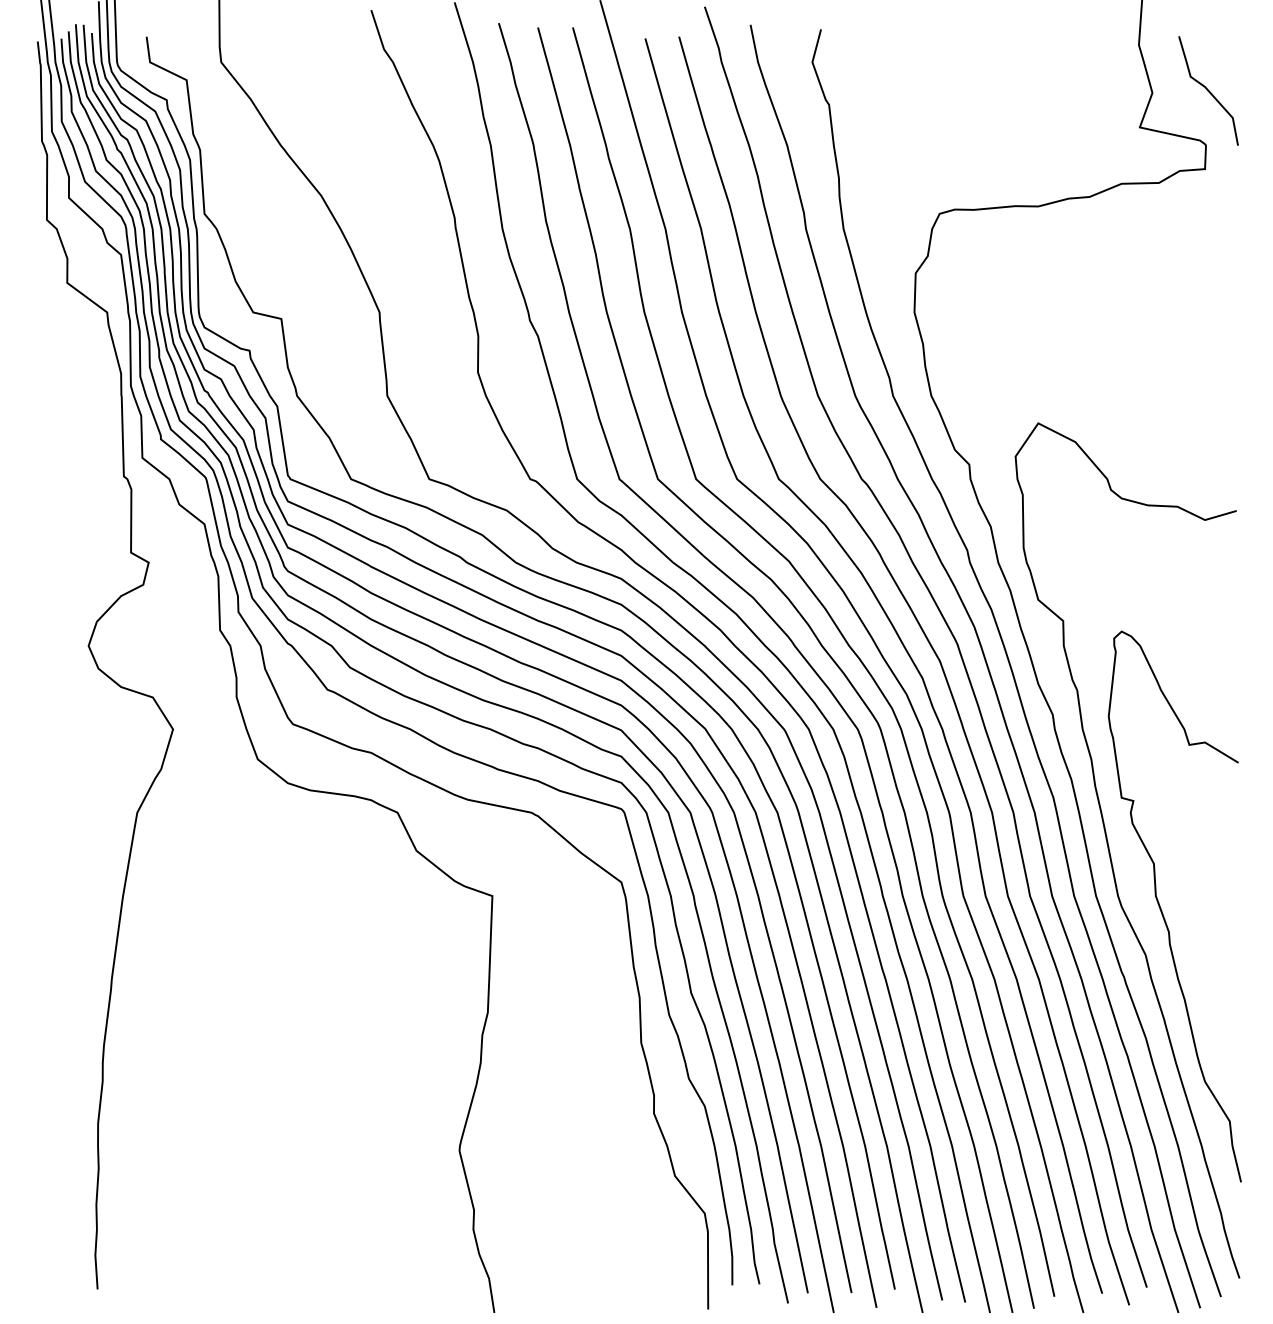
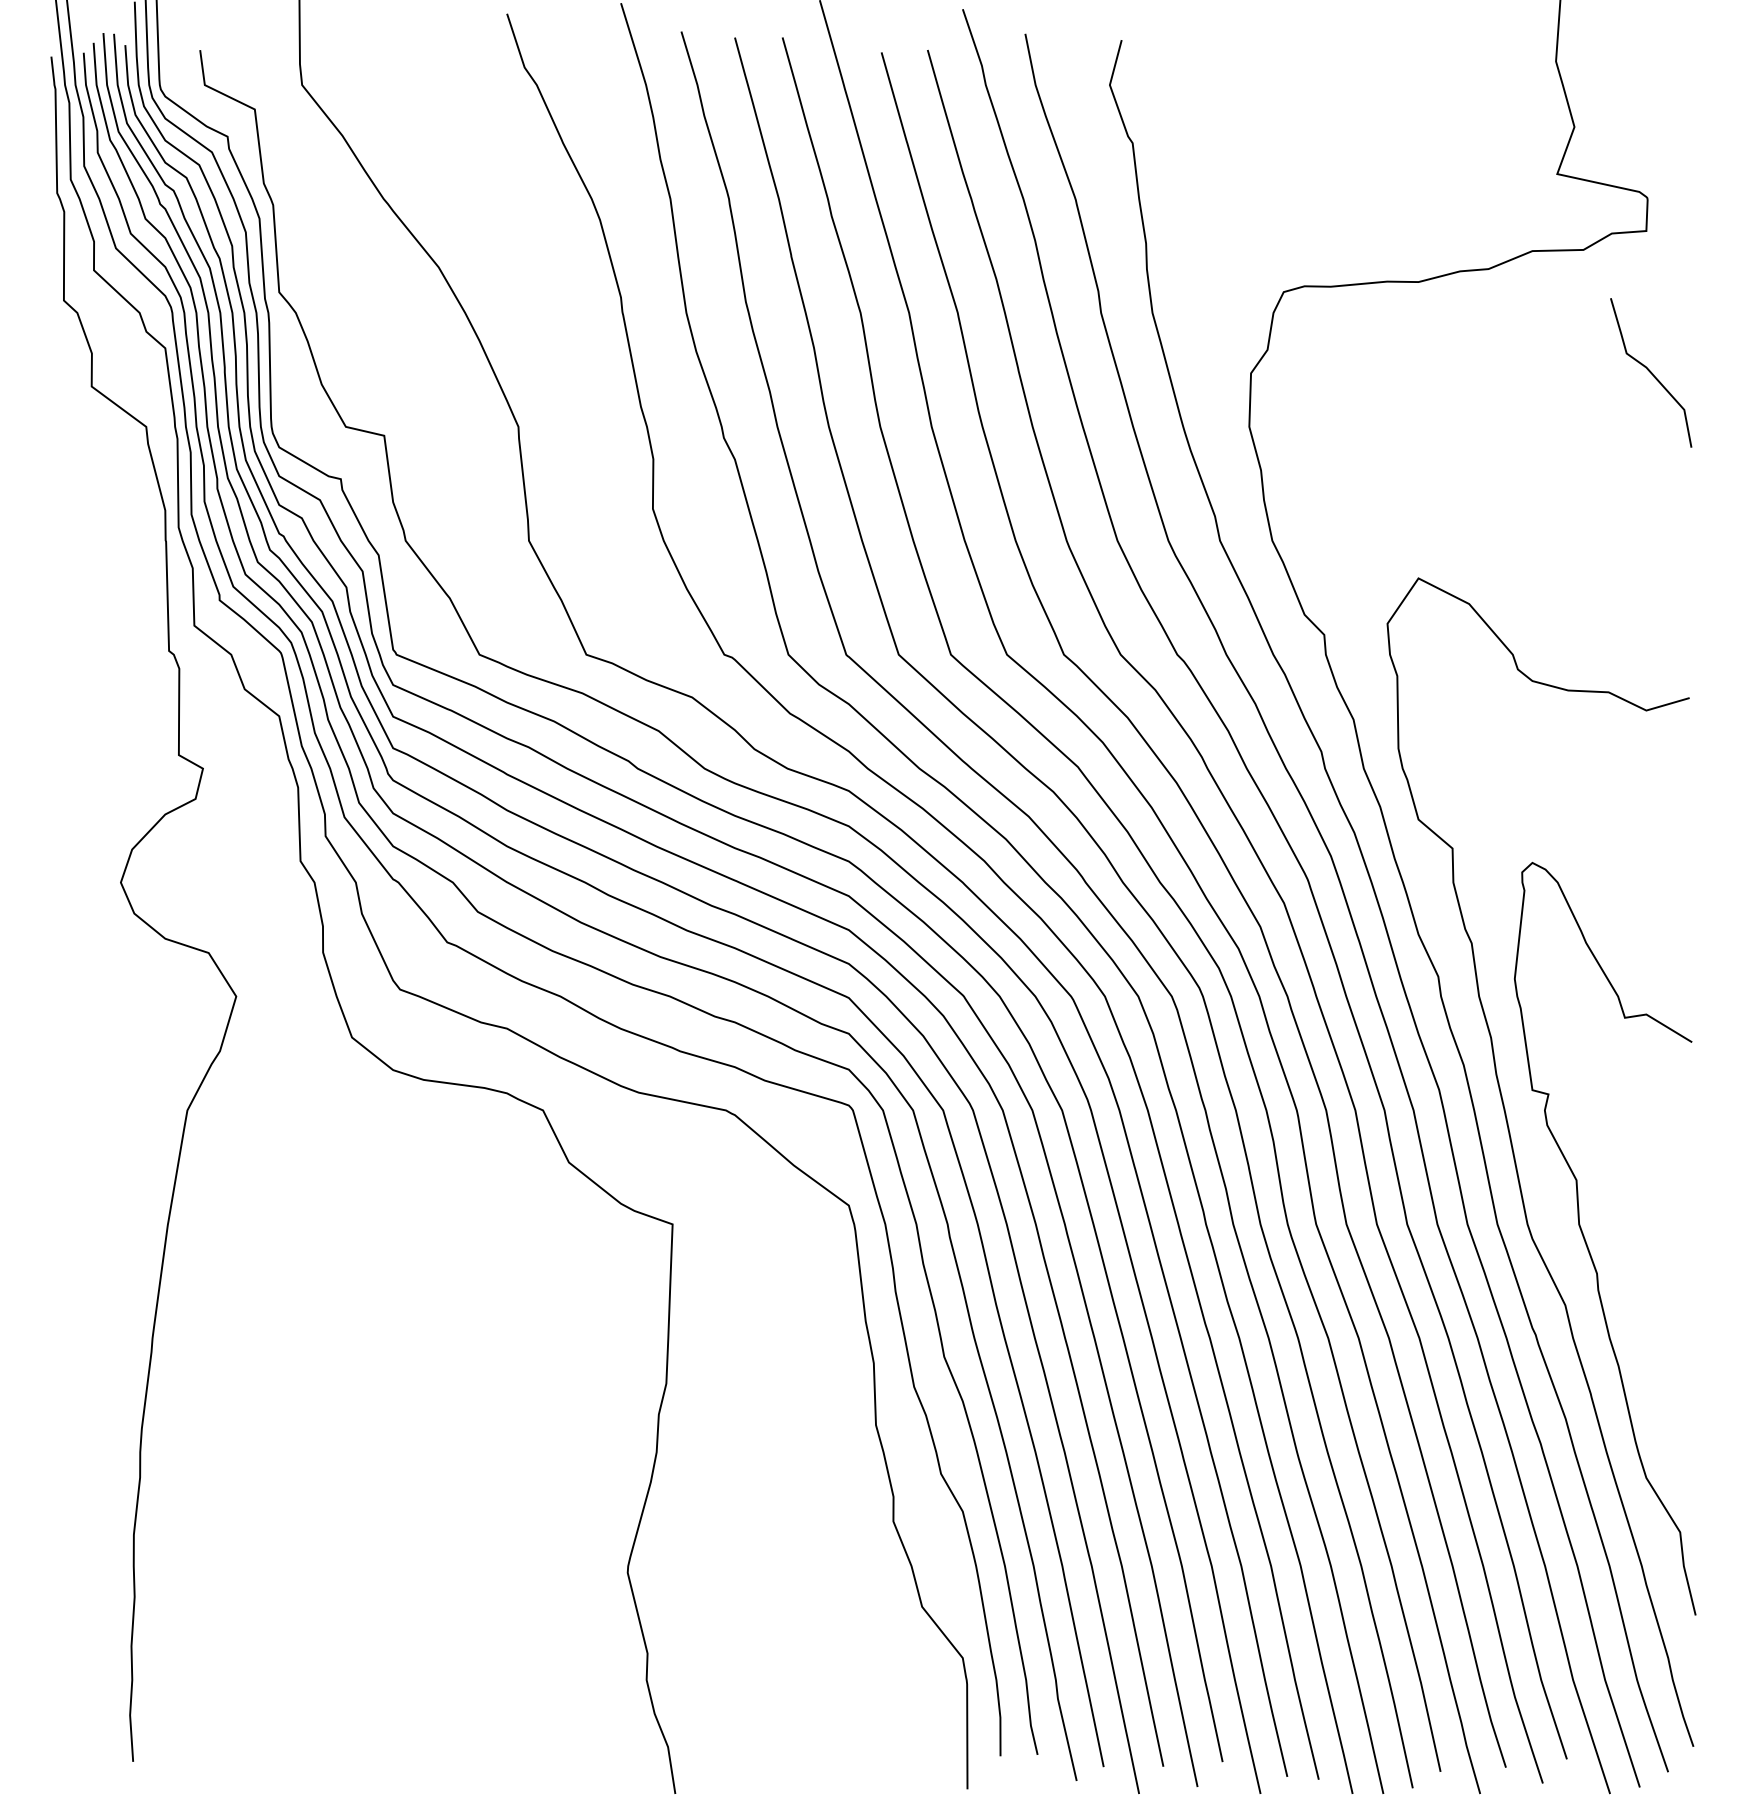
curve: (1208, 90) -> (1651, 372), moved

